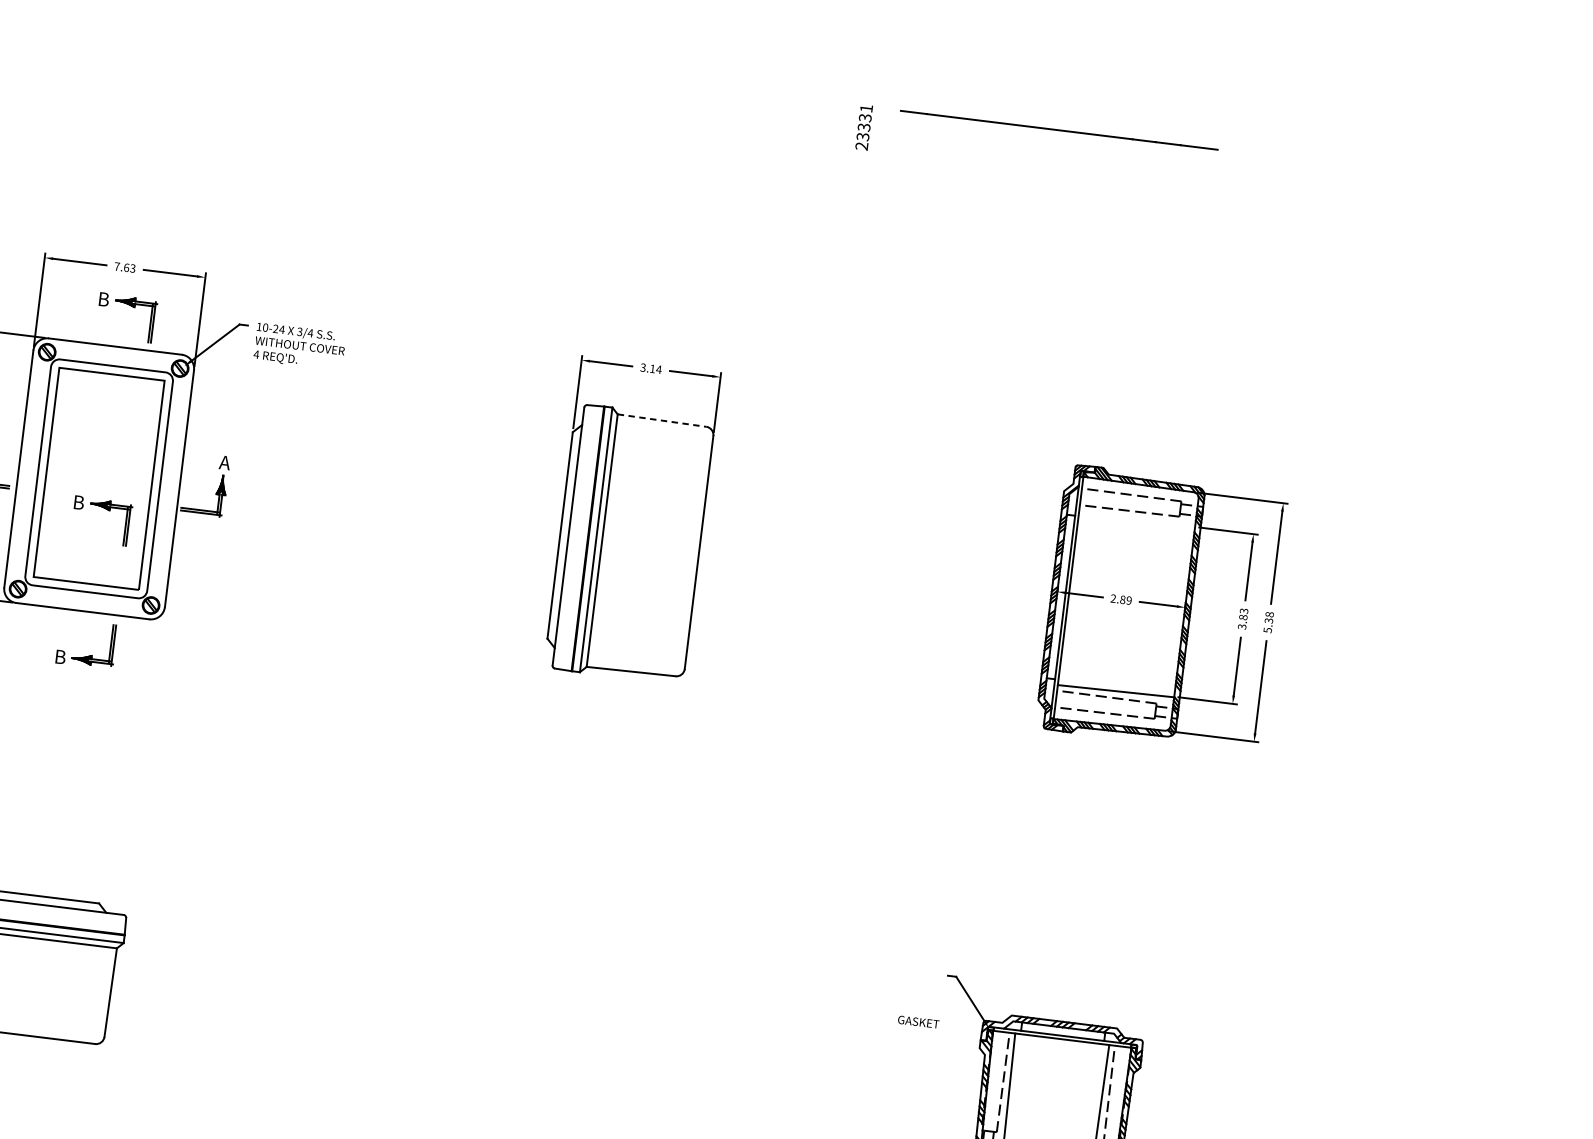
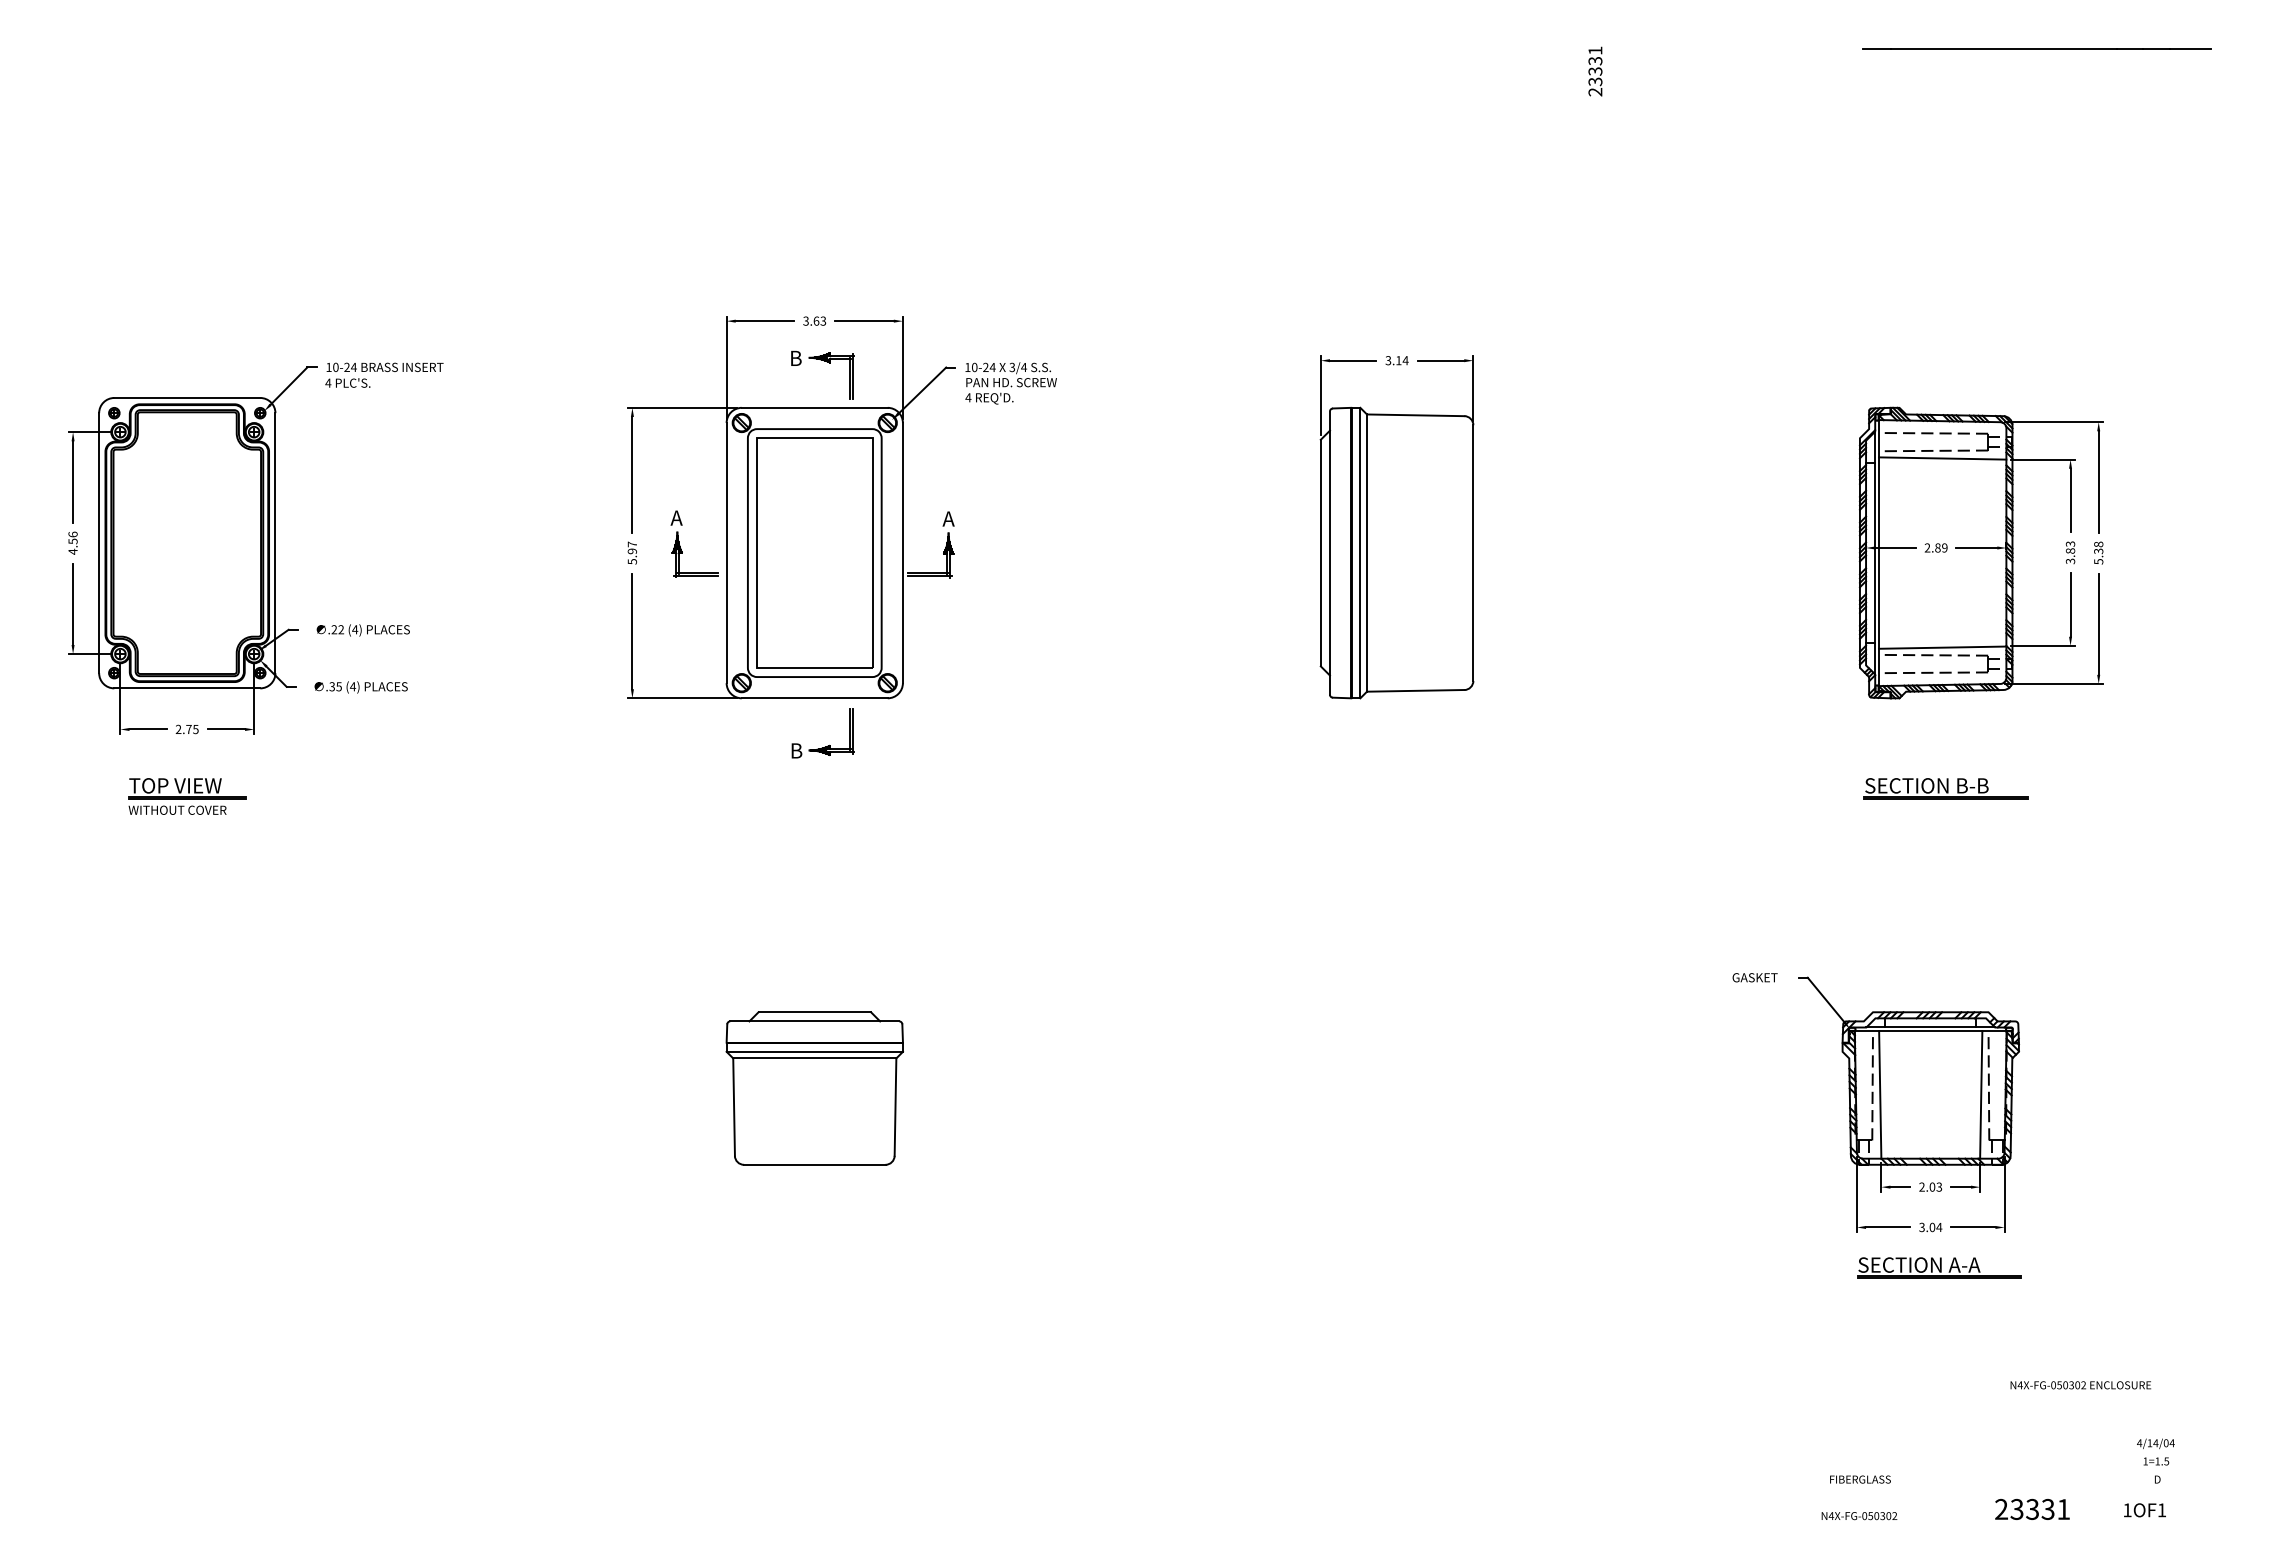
line: (1059, 130) -> (2036, 48), moved
text: (116, 265) -> (805, 320), 7.63 -> 3.63
text: (300, 345) -> (1014, 382), WITHOUT COVER -> PAN HD. SCREW
line: (661, 420) -> (1415, 415), dashed -> solid
part: (106, 509) -> (826, 585), removed
line: (1137, 518) -> (1942, 458), added
part: (1102, 819) -> (1945, 788), added
text: (918, 1021) -> (1754, 977), moved

